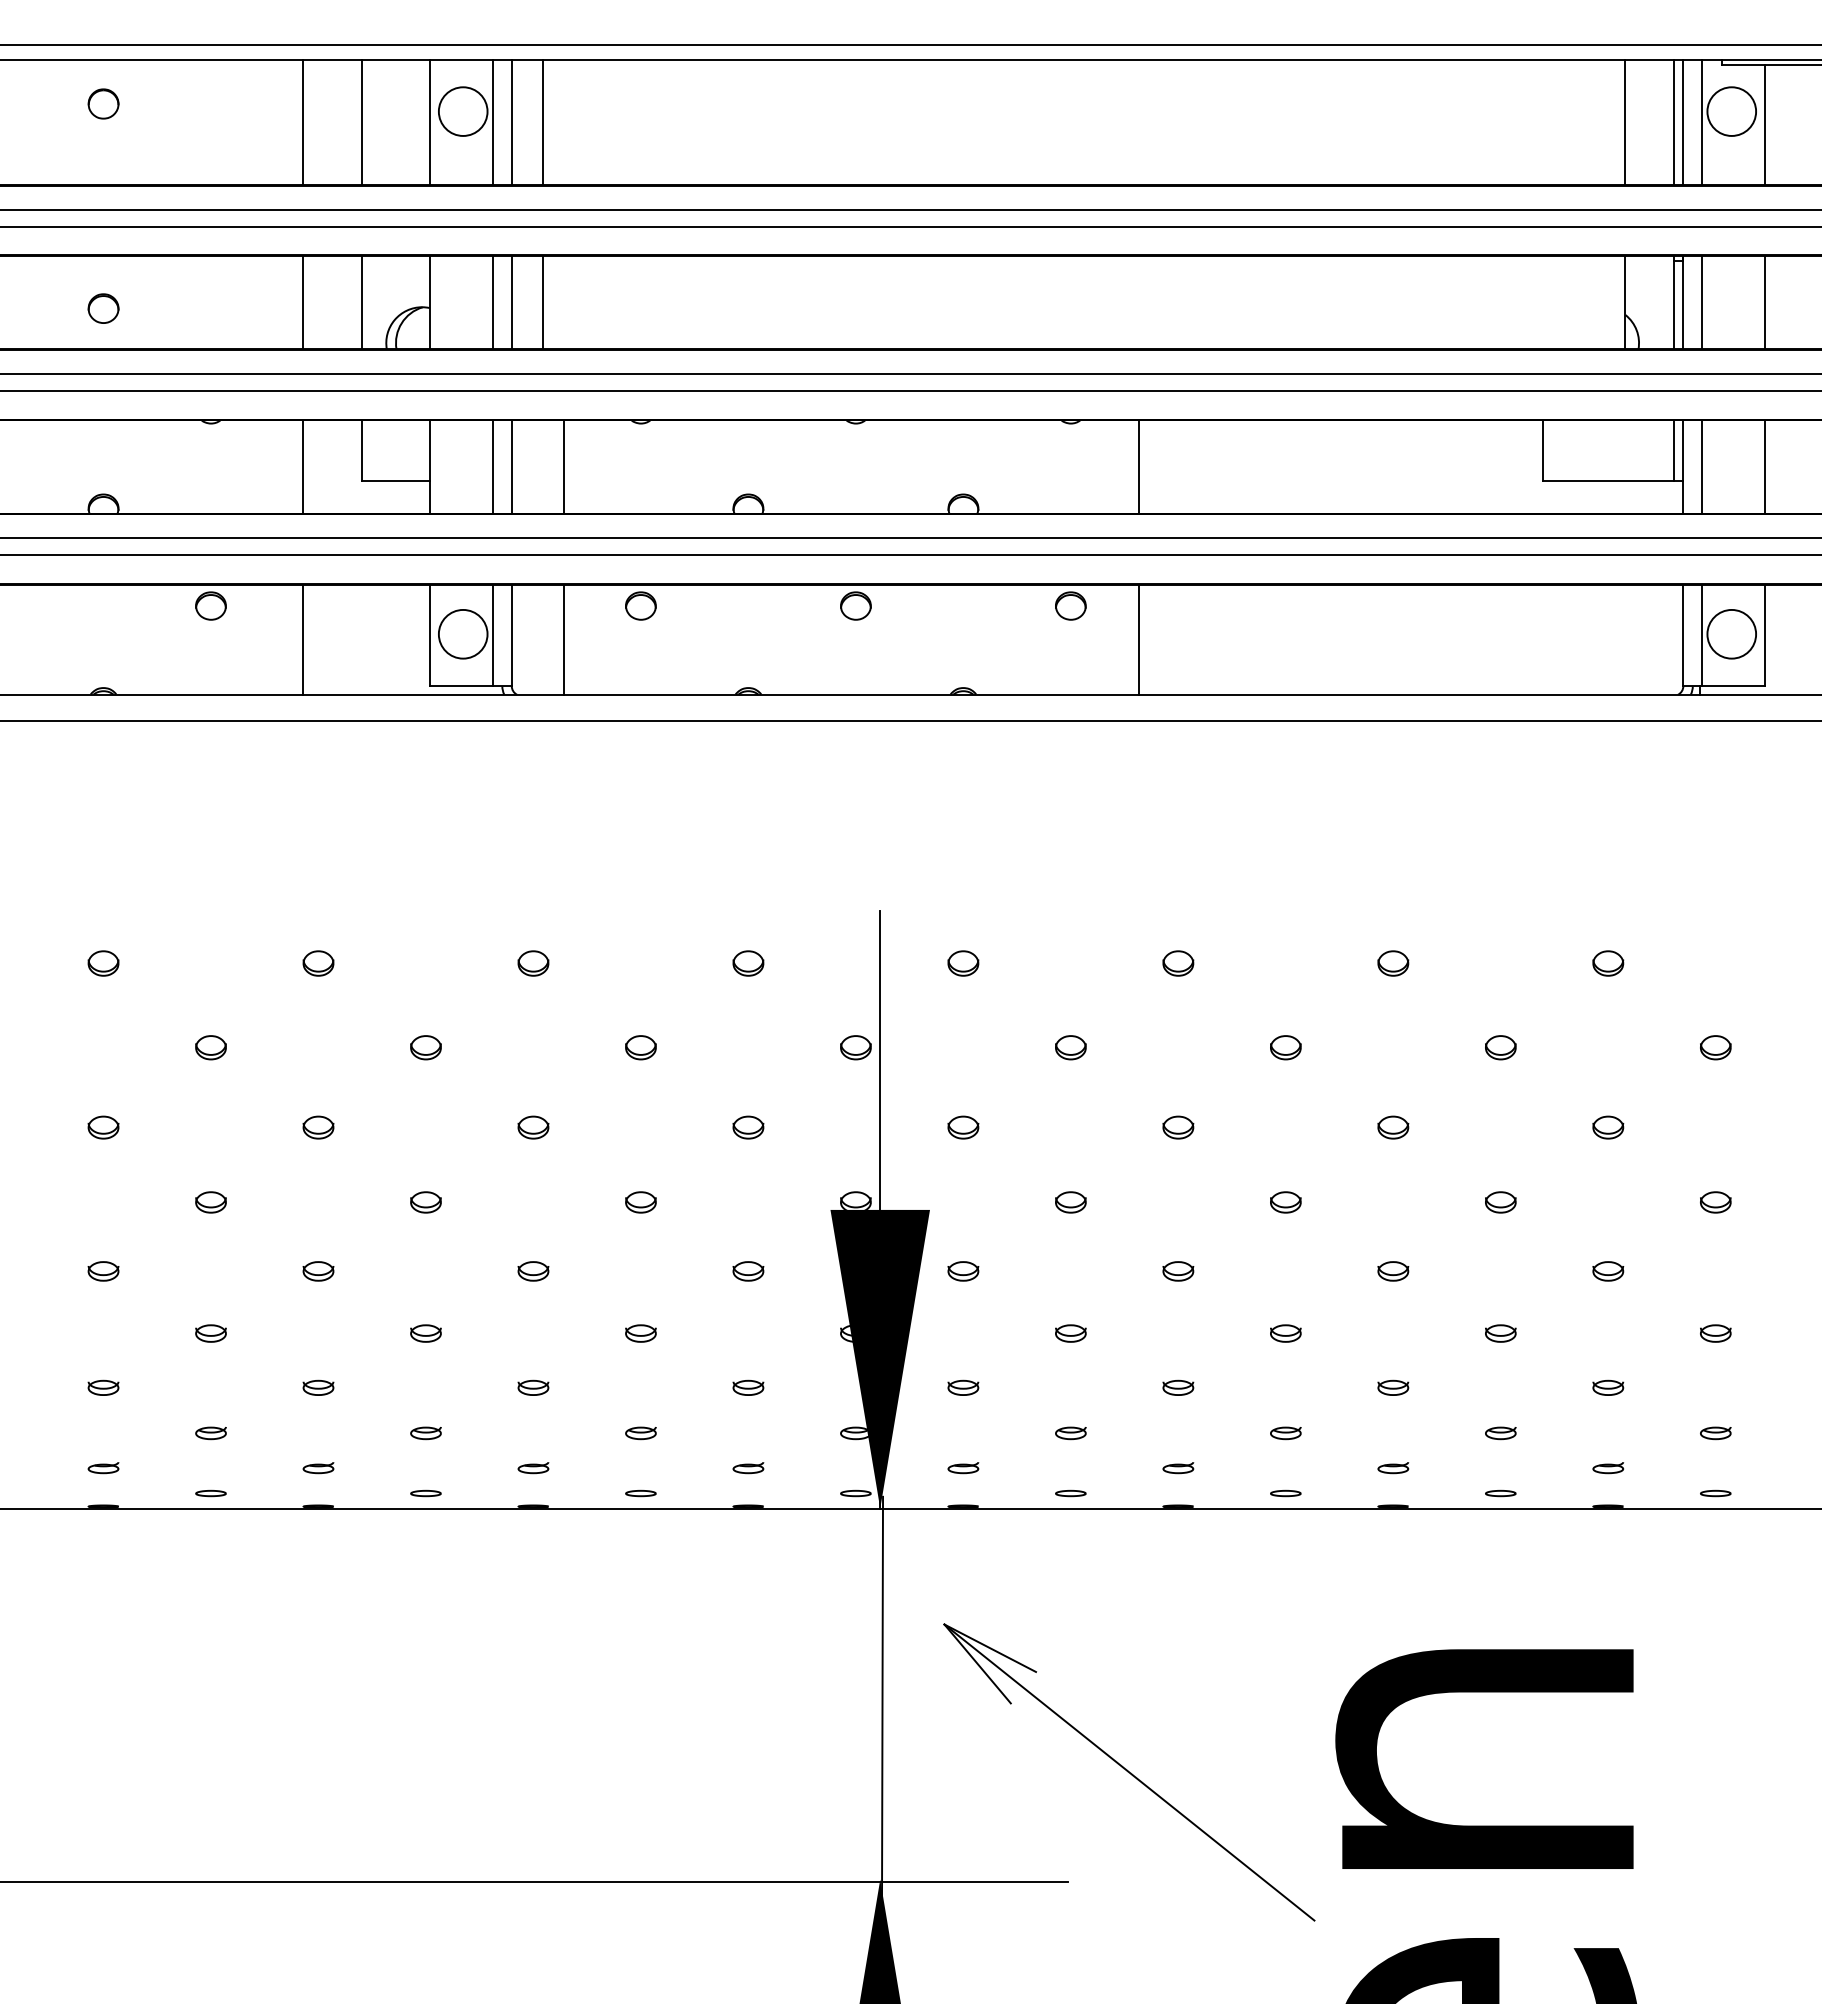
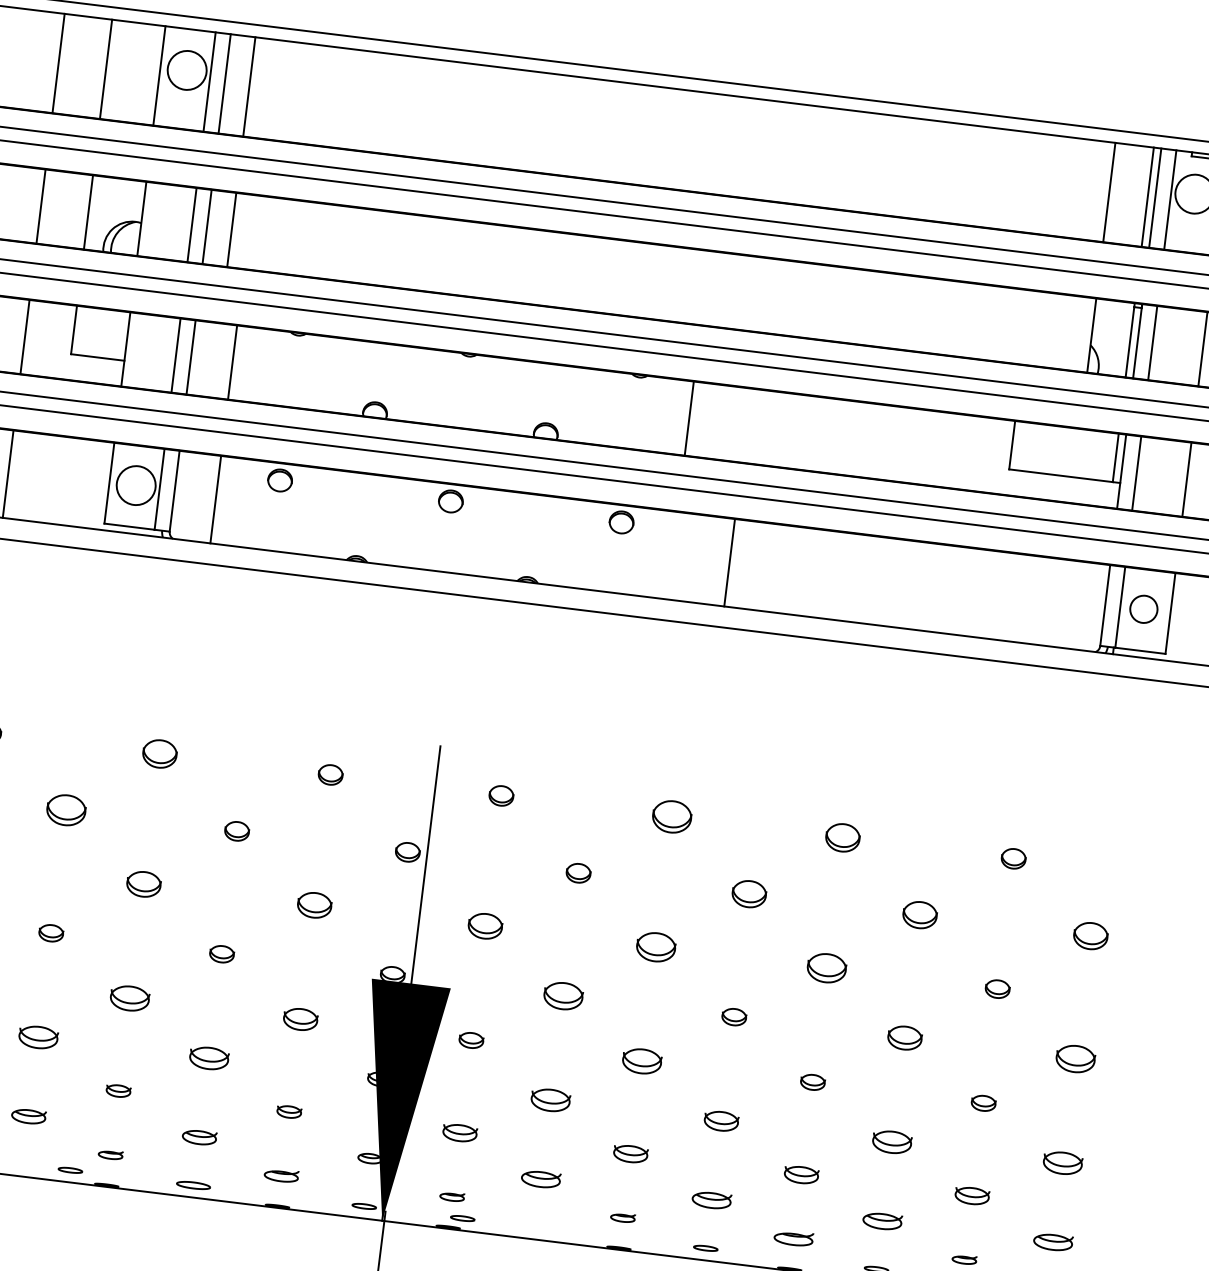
circle: (1731, 633) -> (1143, 608), size x0.7
line: (1138, 639) -> (729, 562), moved
part: (533, 963) -> (159, 753), size x1.4
part: (1178, 963) -> (672, 816), size x1.6
part: (1393, 963) -> (843, 837), size x1.4
part: (425, 1047) -> (65, 810), size x1.6
part: (1285, 1047) -> (749, 894), size x1.4
part: (1500, 1047) -> (919, 915), size x1.4
part: (1715, 1047) -> (1090, 935), size x1.4
part: (533, 1127) -> (143, 884), size x1.4
part: (748, 1127) -> (314, 905), size x1.4
part: (963, 1127) -> (485, 926), size x1.4
part: (1178, 1127) -> (656, 947), size x1.6
part: (1393, 1127) -> (827, 968), size x1.6
part: (1070, 1202) -> (563, 996), size x1.6
part: (1500, 1202) -> (904, 1038), size x1.4
part: (1715, 1202) -> (1075, 1059), size x1.6
part: (533, 1271) -> (129, 998), size x1.6
part: (748, 1271) -> (300, 1019), size x1.4
part: (1178, 1271) -> (642, 1061), size x1.6
part: (425, 1333) -> (38, 1037), size x1.6
part: (640, 1333) -> (208, 1058), size x1.6
part: (1070, 1333) -> (550, 1100), size x1.6
part: (1285, 1333) -> (721, 1121), size x1.4
part: (1500, 1333) -> (891, 1142), size x1.6
part: (1715, 1333) -> (1062, 1163), size x1.6
part: (963, 1387) -> (460, 1132), size x1.4
part: (1178, 1387) -> (630, 1153), size x1.4
part: (1393, 1387) -> (801, 1174), size x1.4
part: (1608, 1387) -> (972, 1195), size x1.4
part: (425, 1433) -> (28, 1116), size x1.4
part: (640, 1433) -> (199, 1137), size x1.4
part: (1070, 1433) -> (540, 1179), size x1.6
part: (1285, 1433) -> (711, 1200), size x1.6
part: (1500, 1433) -> (882, 1221), size x1.6
part: (1715, 1433) -> (1053, 1242), size x1.6
part: (748, 1468) -> (281, 1176), size x1.4
part: (1393, 1468) -> (793, 1238), size x1.6
part: (425, 1493) -> (70, 1170), moved
part: (640, 1493) -> (193, 1185), size x1.4
part: (1070, 1493) -> (462, 1218), moved

